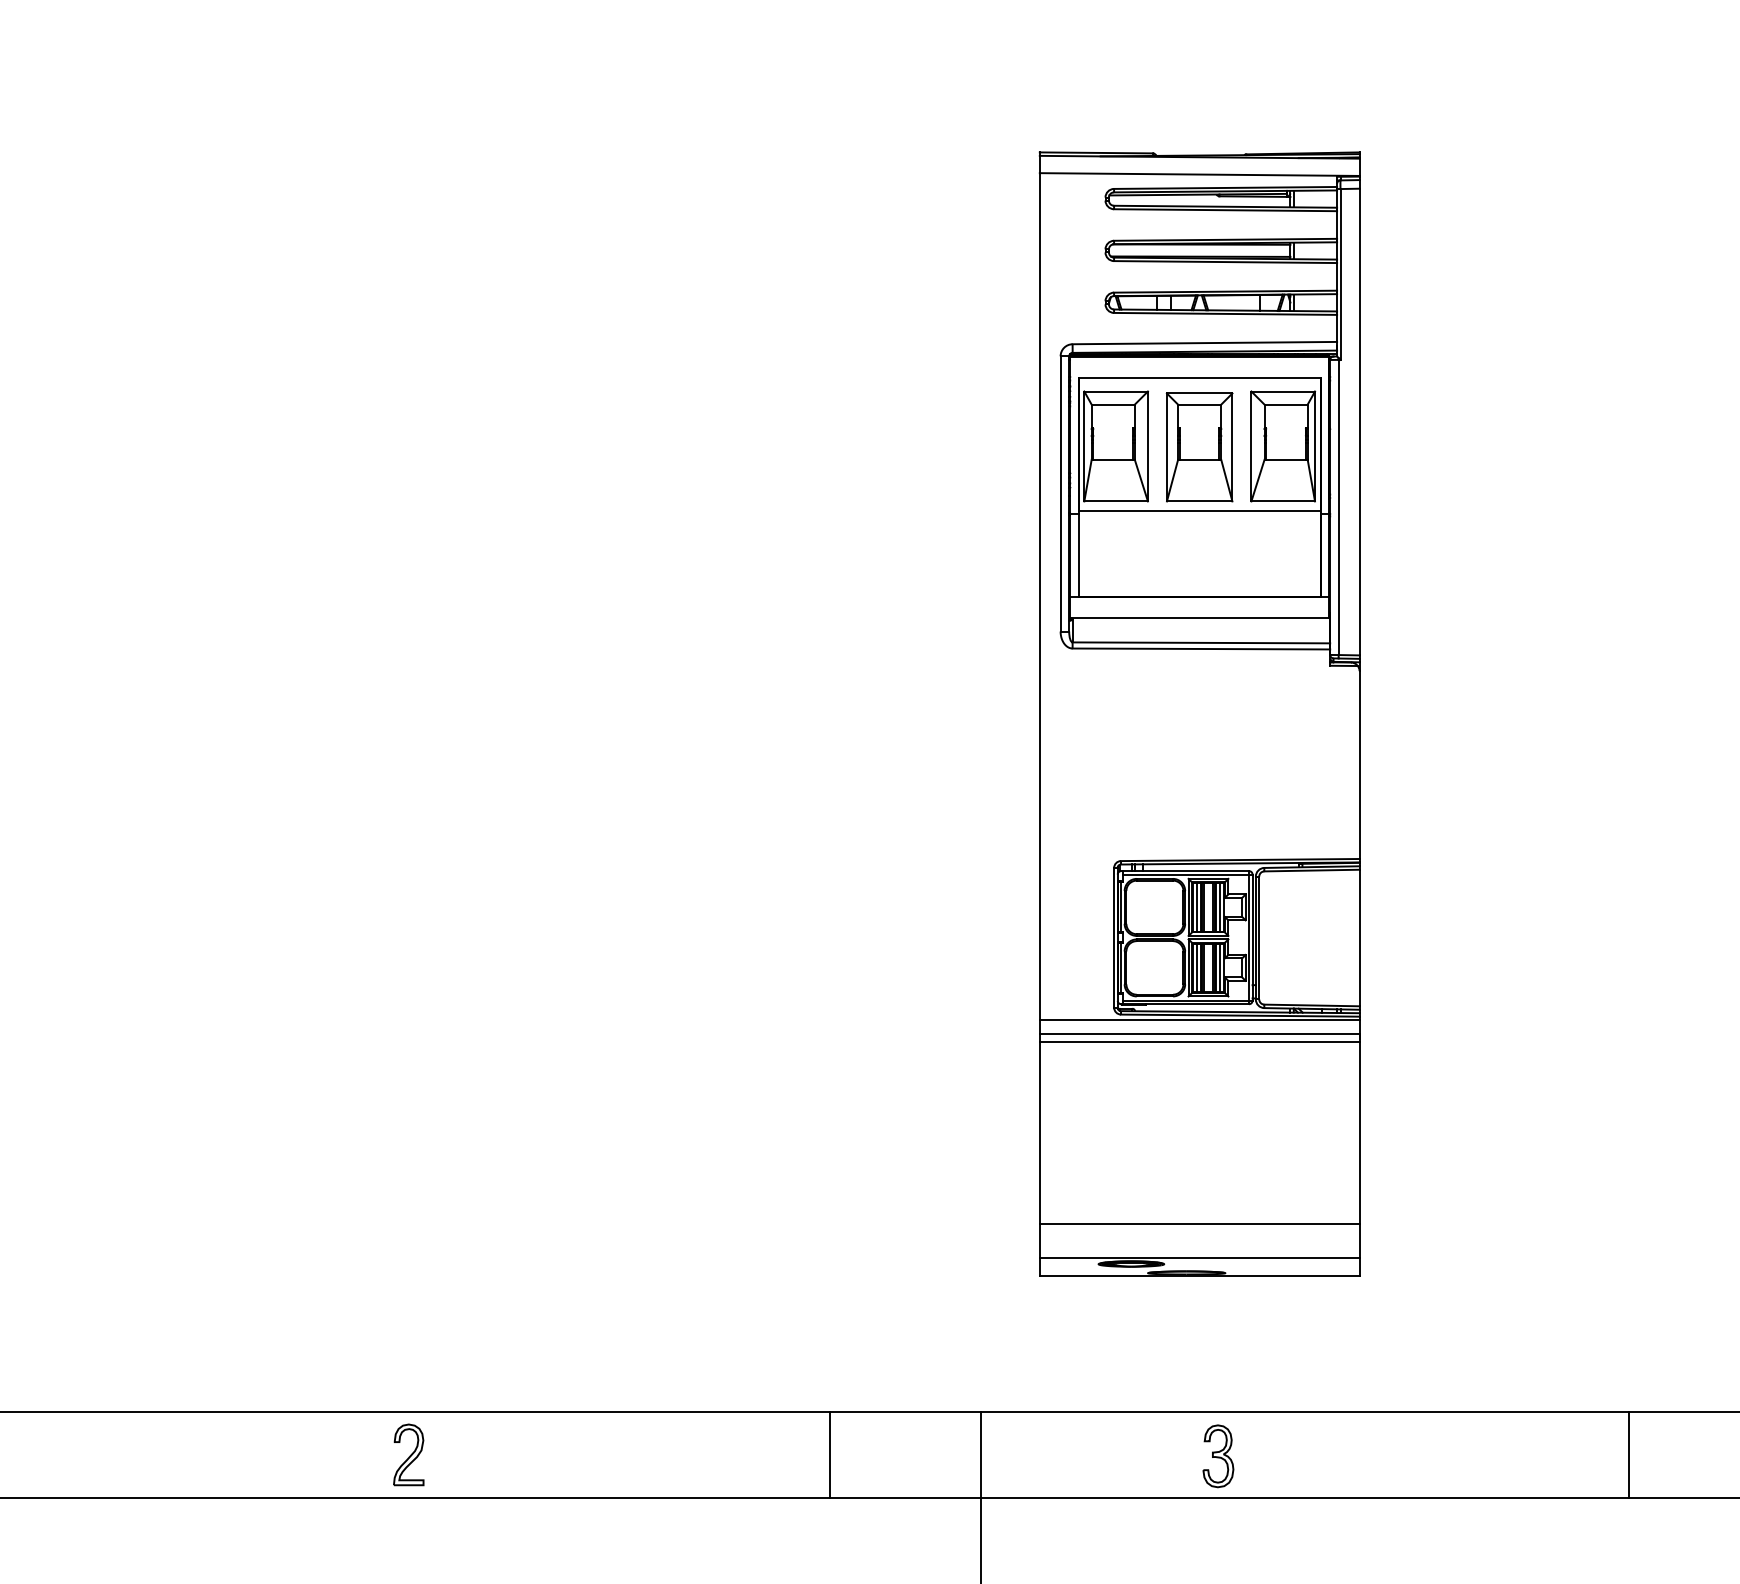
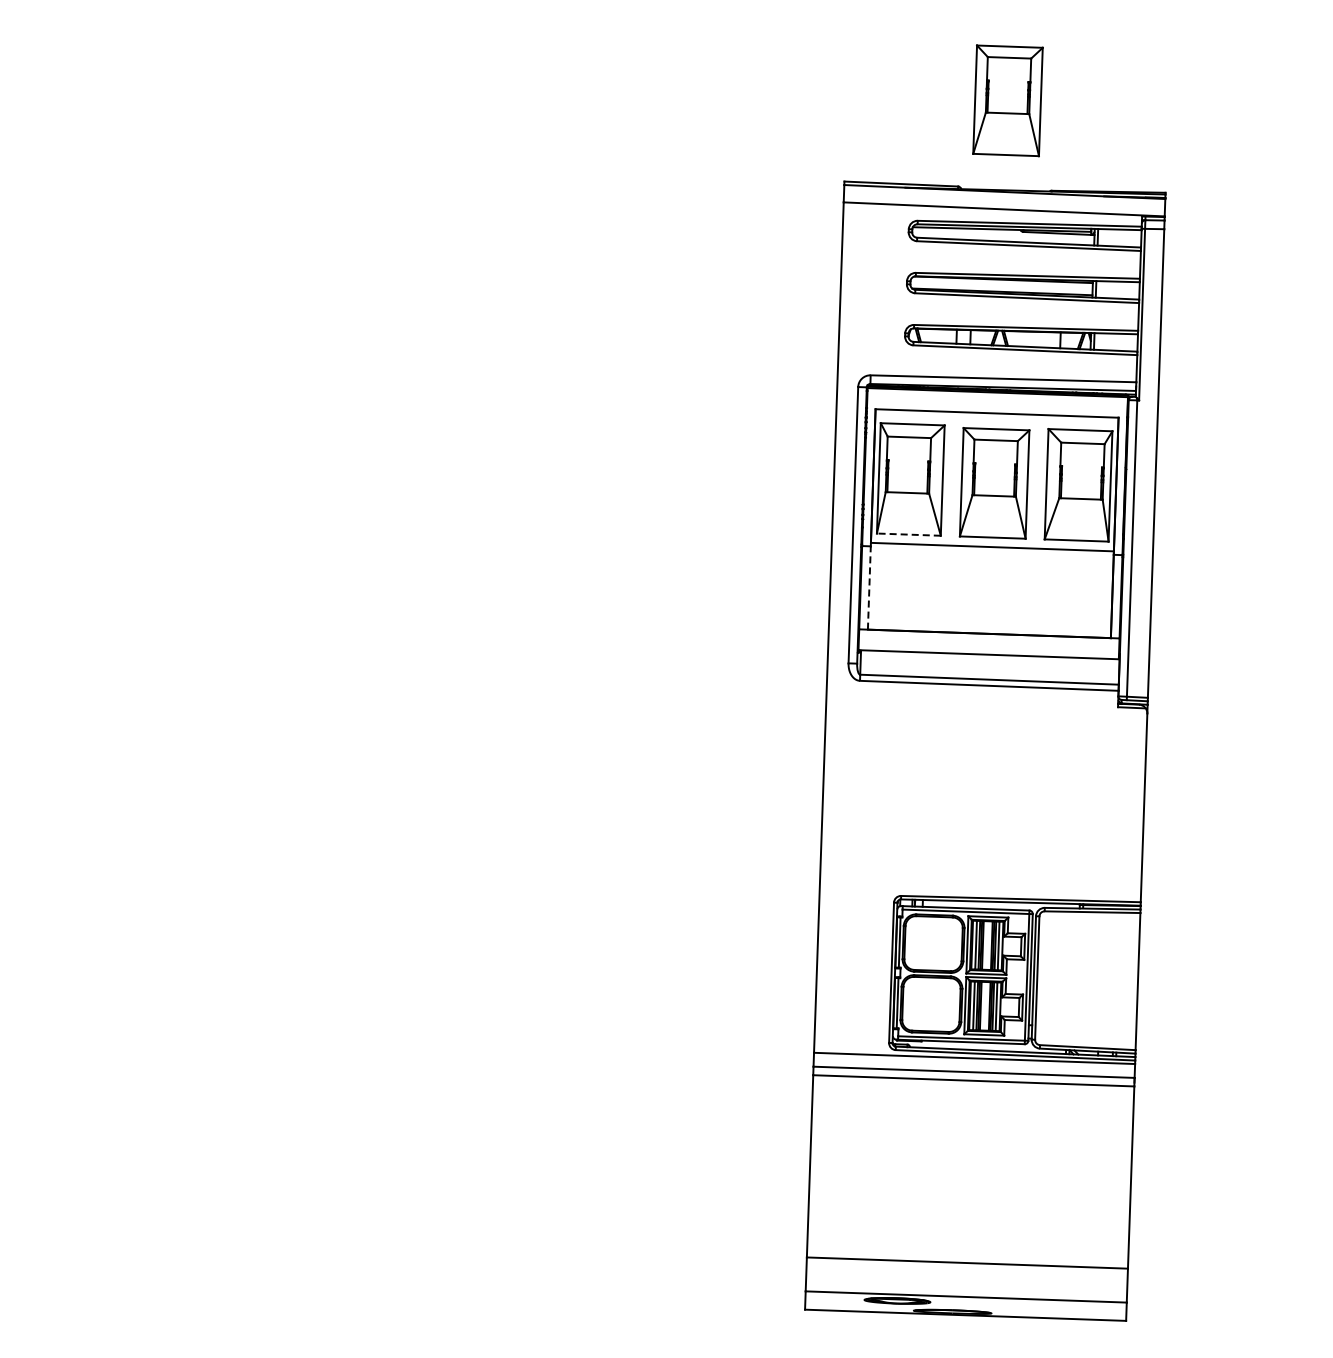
part: (1199, 66) -> (1007, 100), added
line: (1116, 501) -> (909, 534), solid -> dashed
line: (1078, 555) -> (869, 587), solid -> dashed

